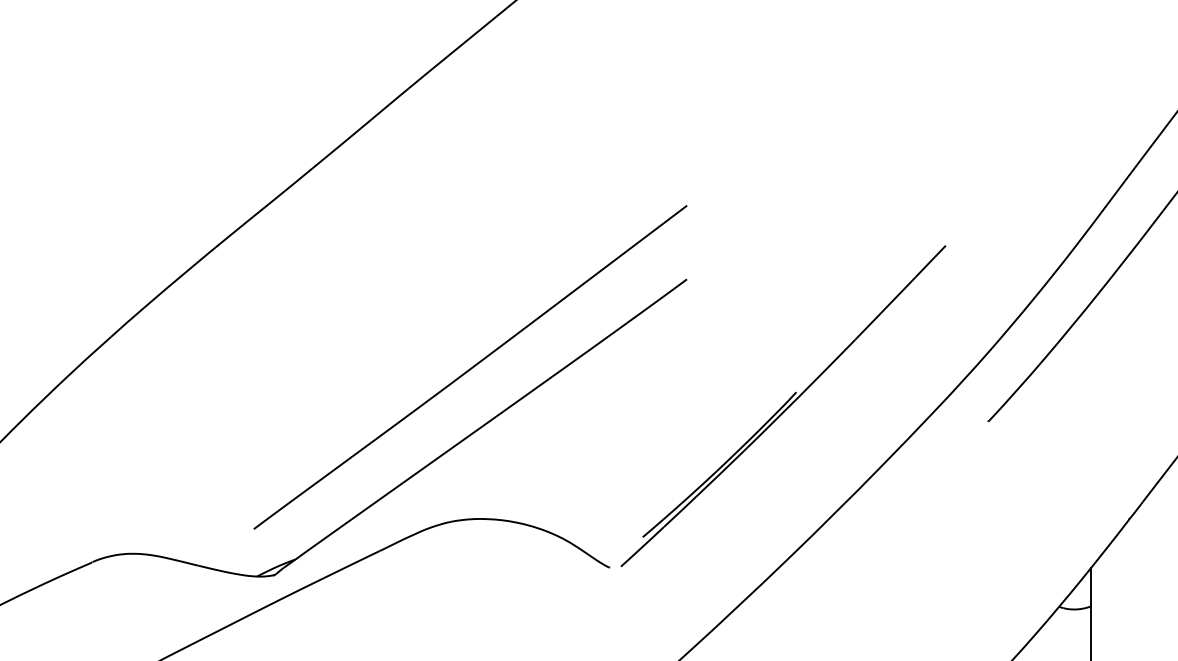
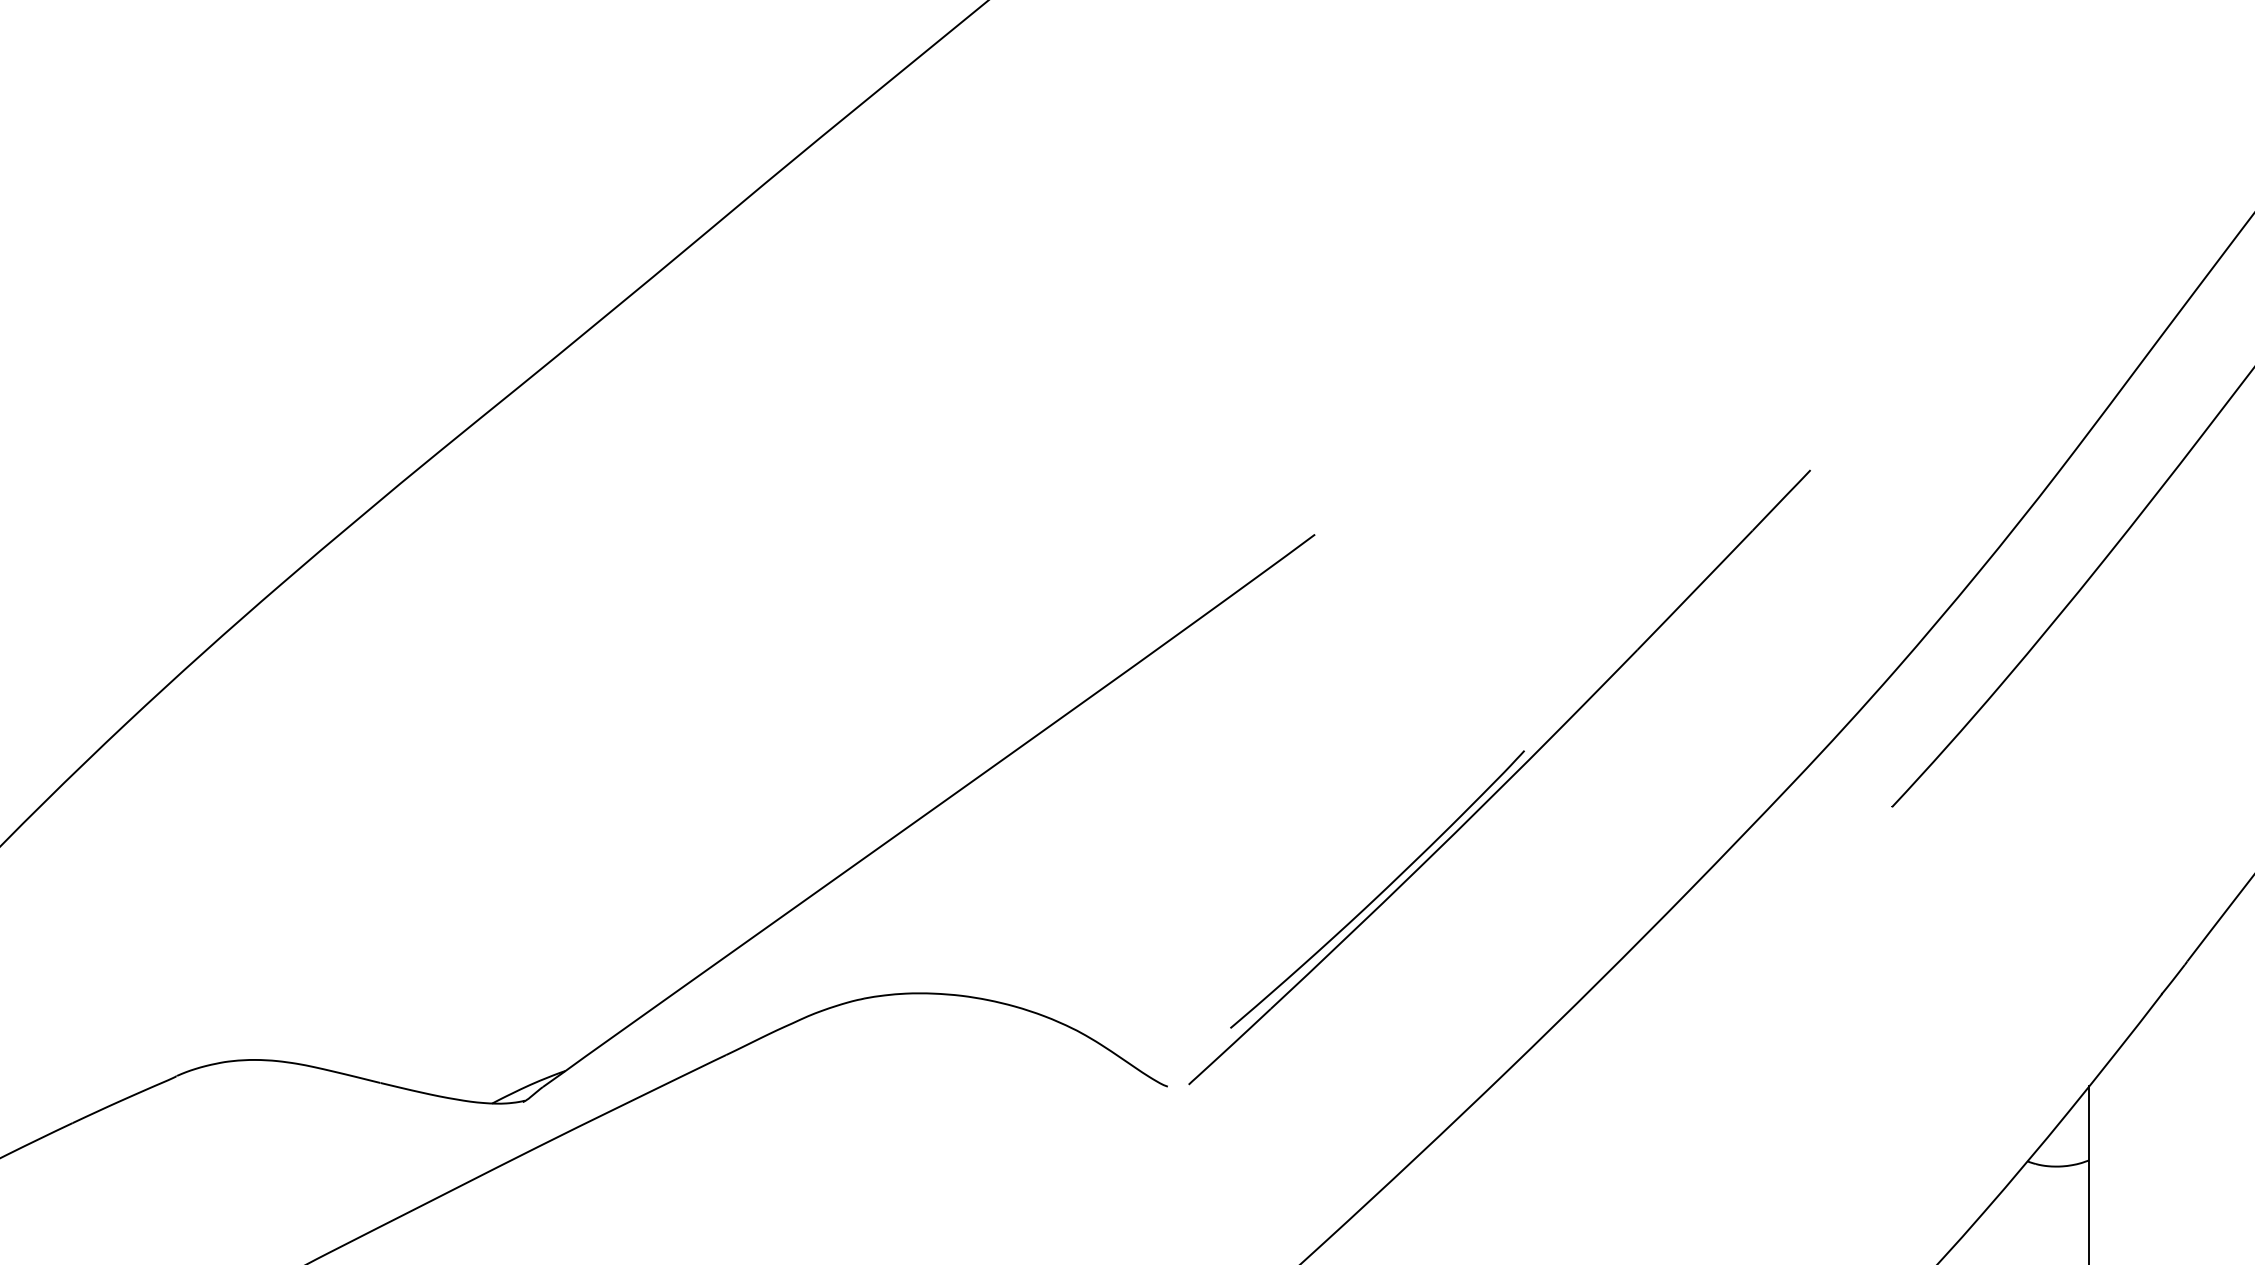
curve: (470, 367) -> (900, 703), removed

